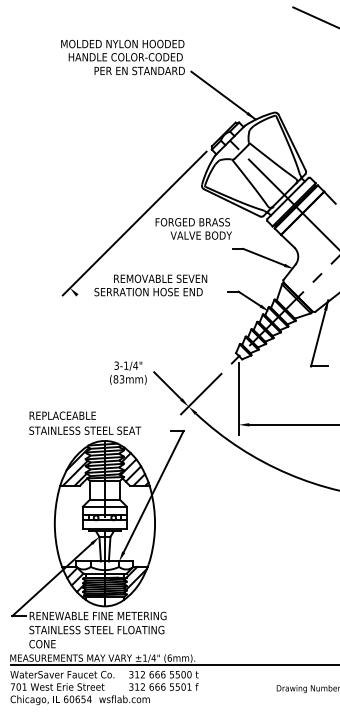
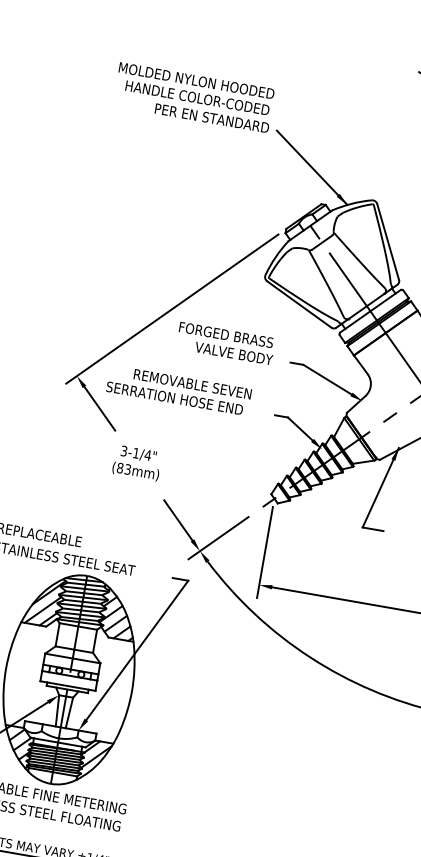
text: (193, 228) -> (225, 342), moved
line: (91, 310) -> (98, 408), added
text: (128, 372) -> (137, 462), moved

